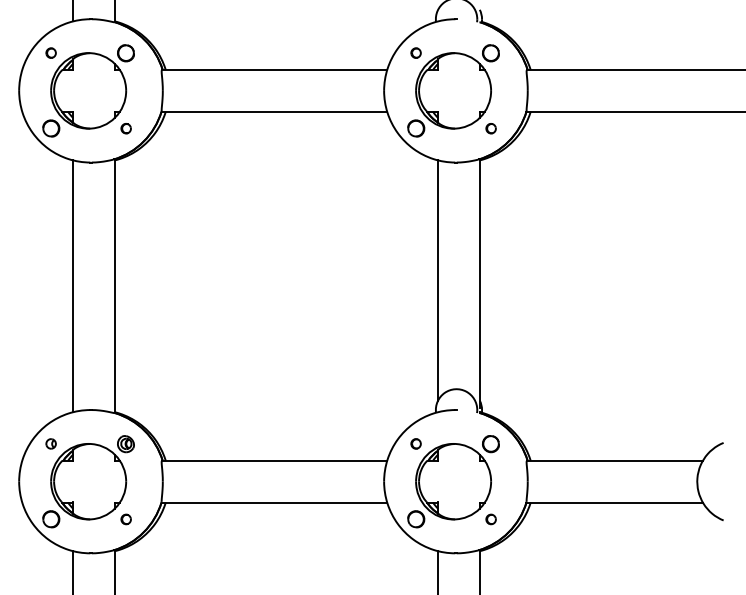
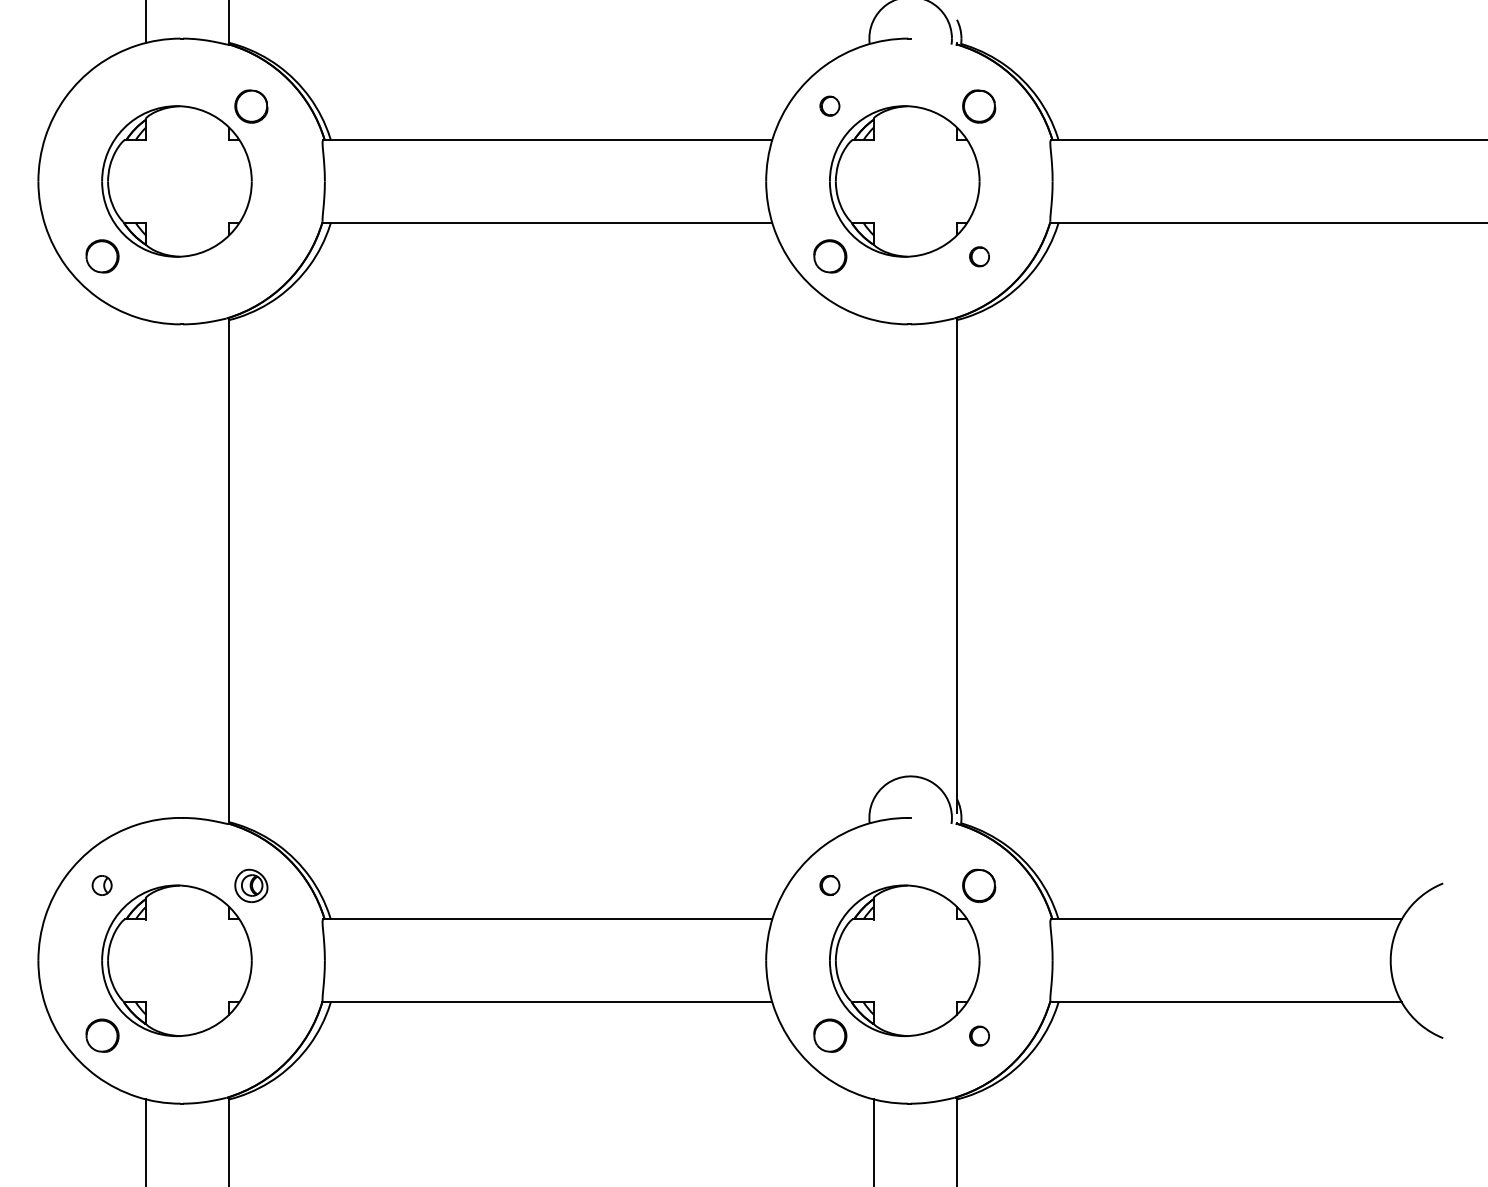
part: (50, 52) -> (100, 104), removed
part: (125, 128) -> (250, 256), removed
line: (438, 280) -> (874, 559), removed
line: (73, 286) -> (146, 571), removed
part: (125, 519) -> (250, 1036), removed

